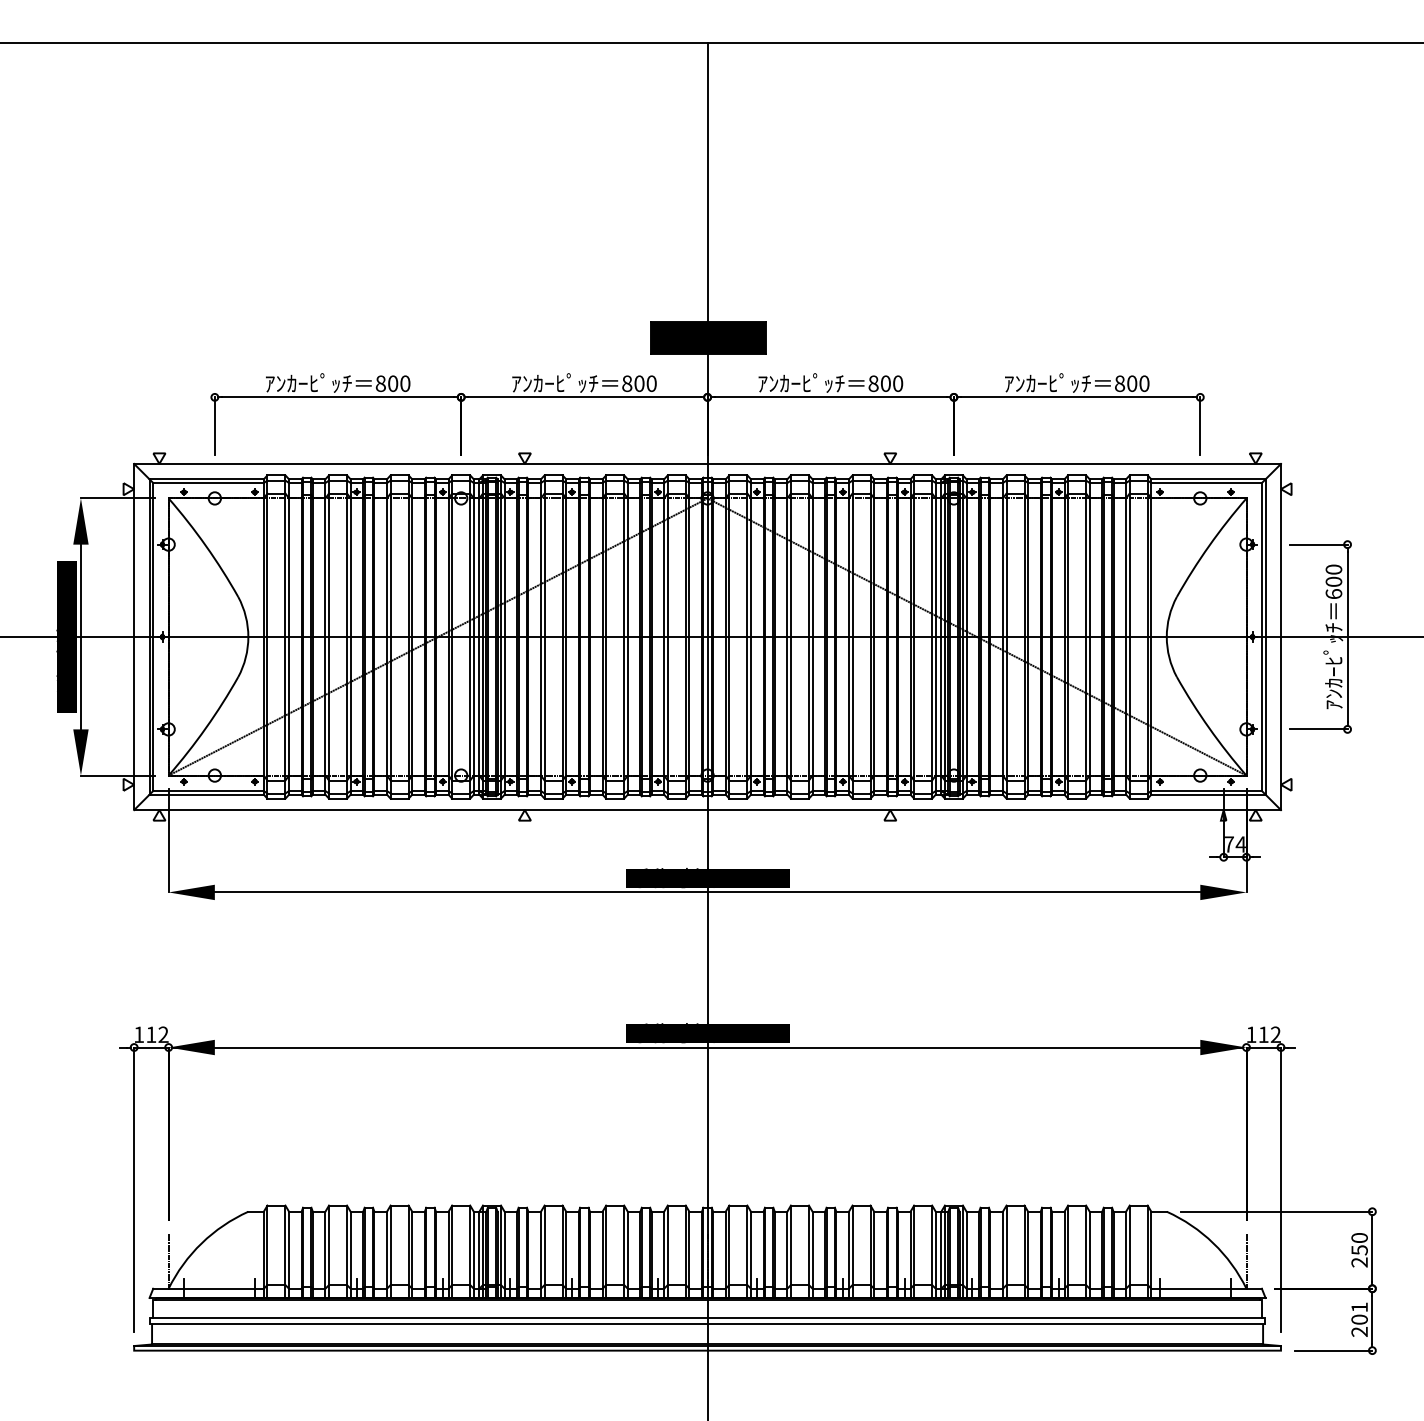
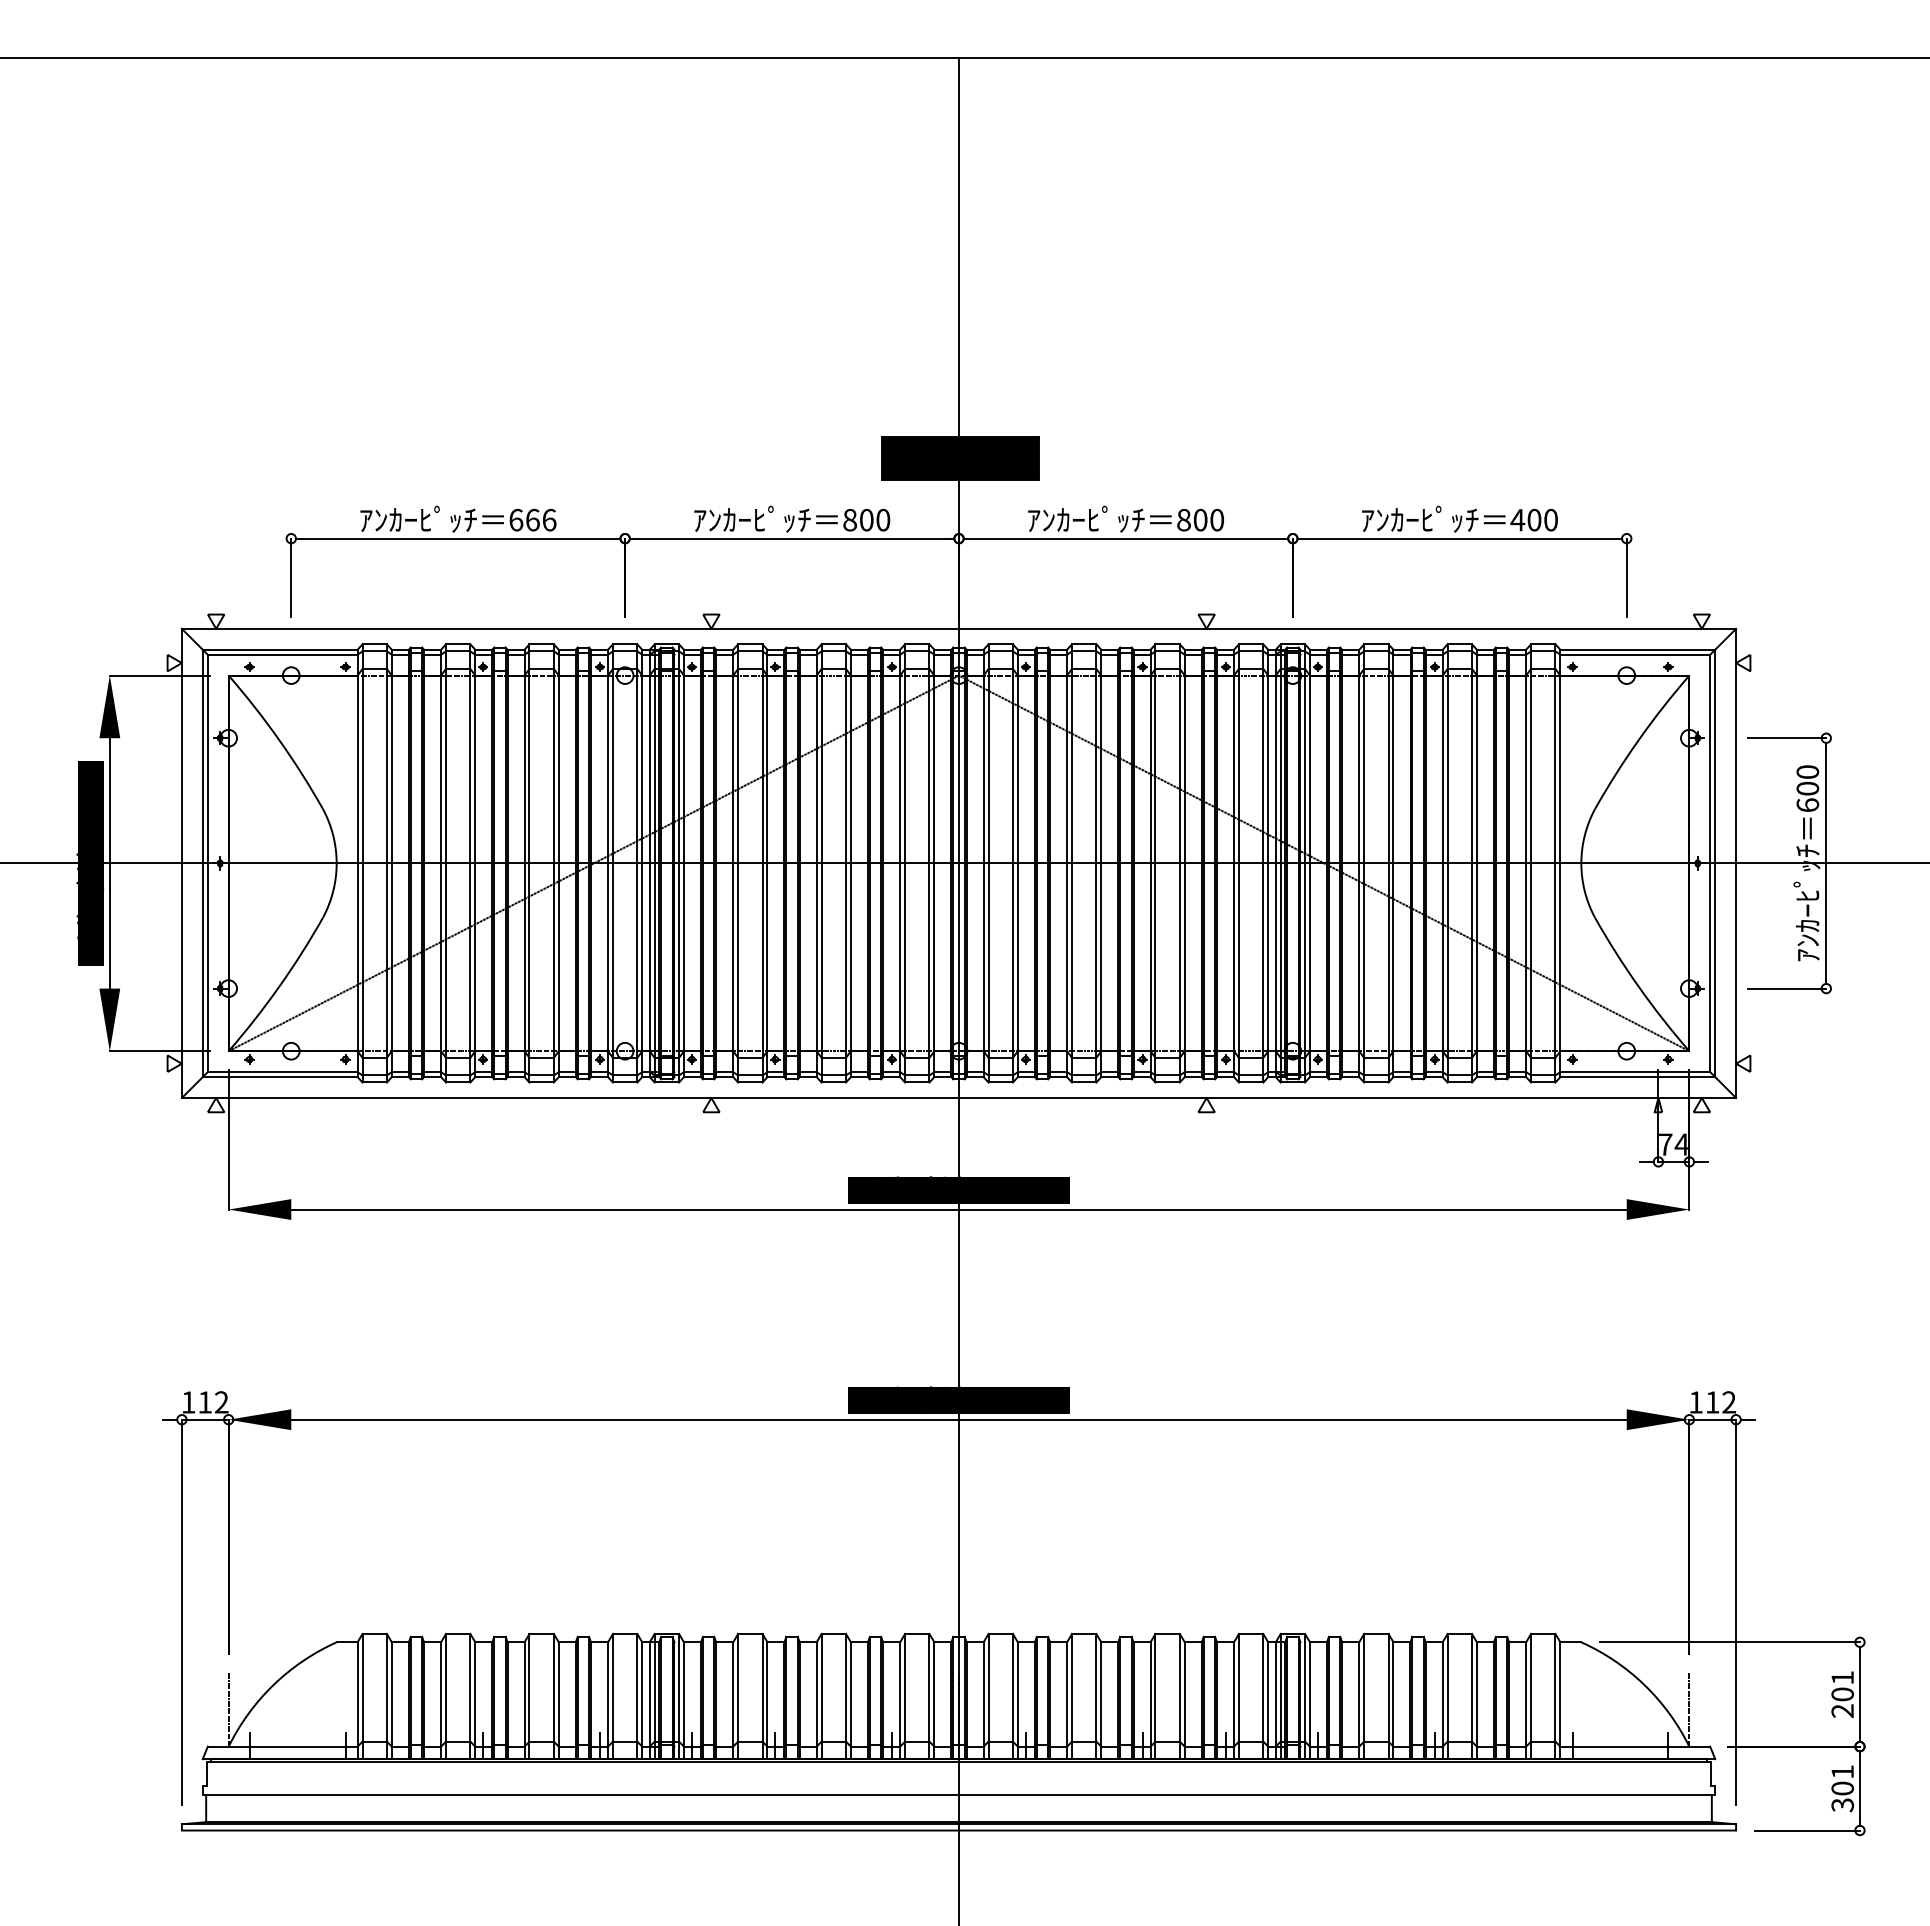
text: (392, 383) -> (532, 519), 800 -> 666
text: (1119, 383) -> (1517, 520), 800 -> 400
text: (1359, 1244) -> (1842, 1686), 250 -> 201
line: (707, 1318) -> (958, 1786), removed
text: (1359, 1332) -> (1842, 1805), 201 -> 301

